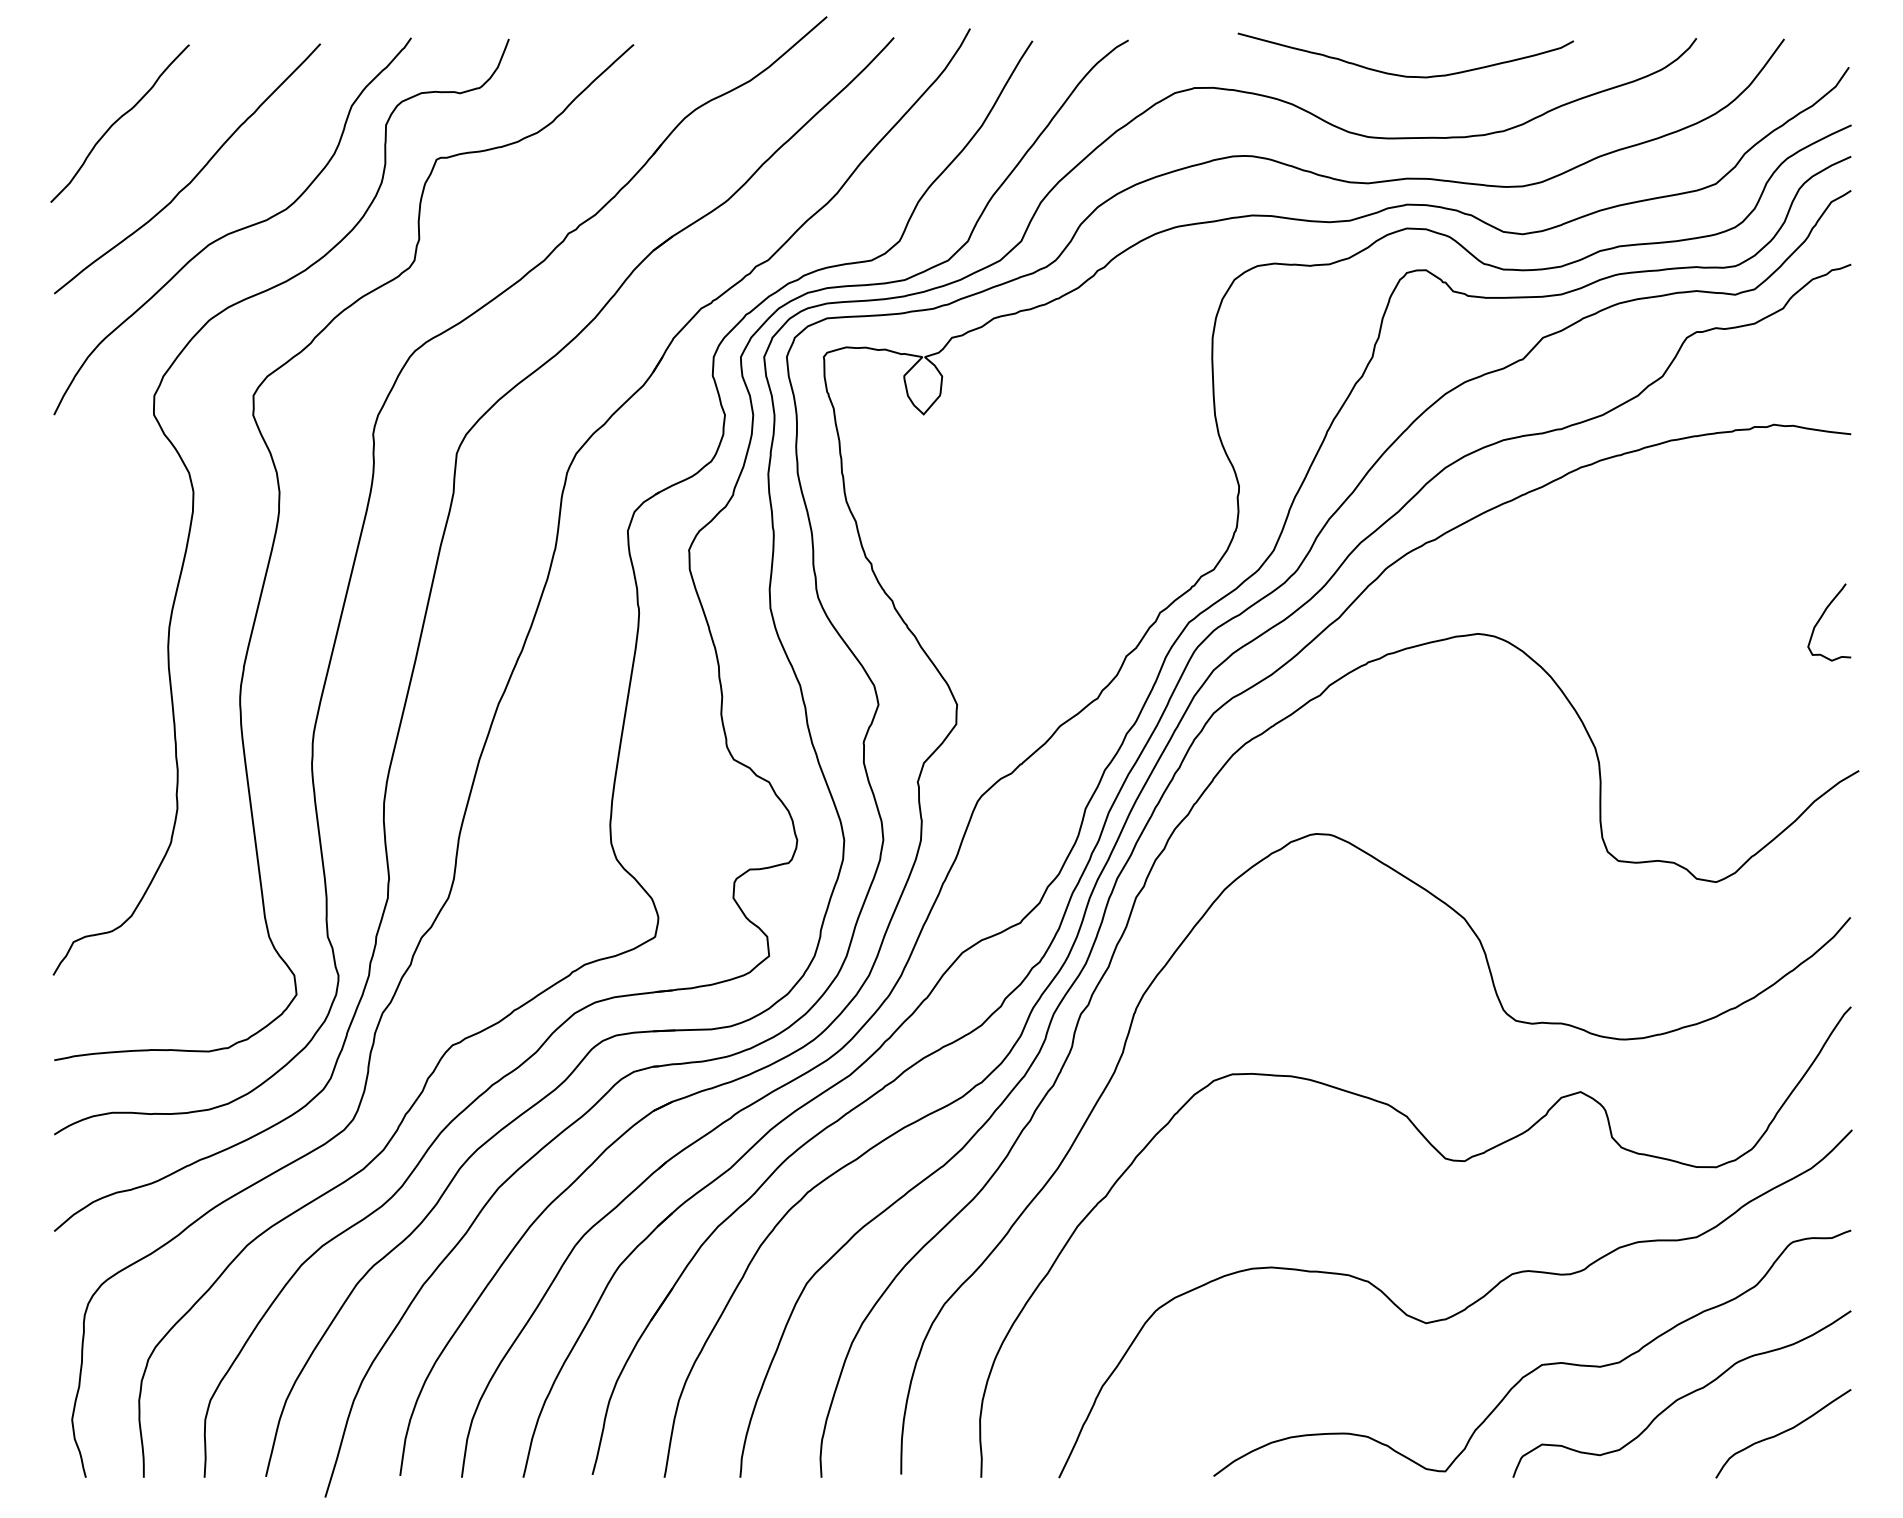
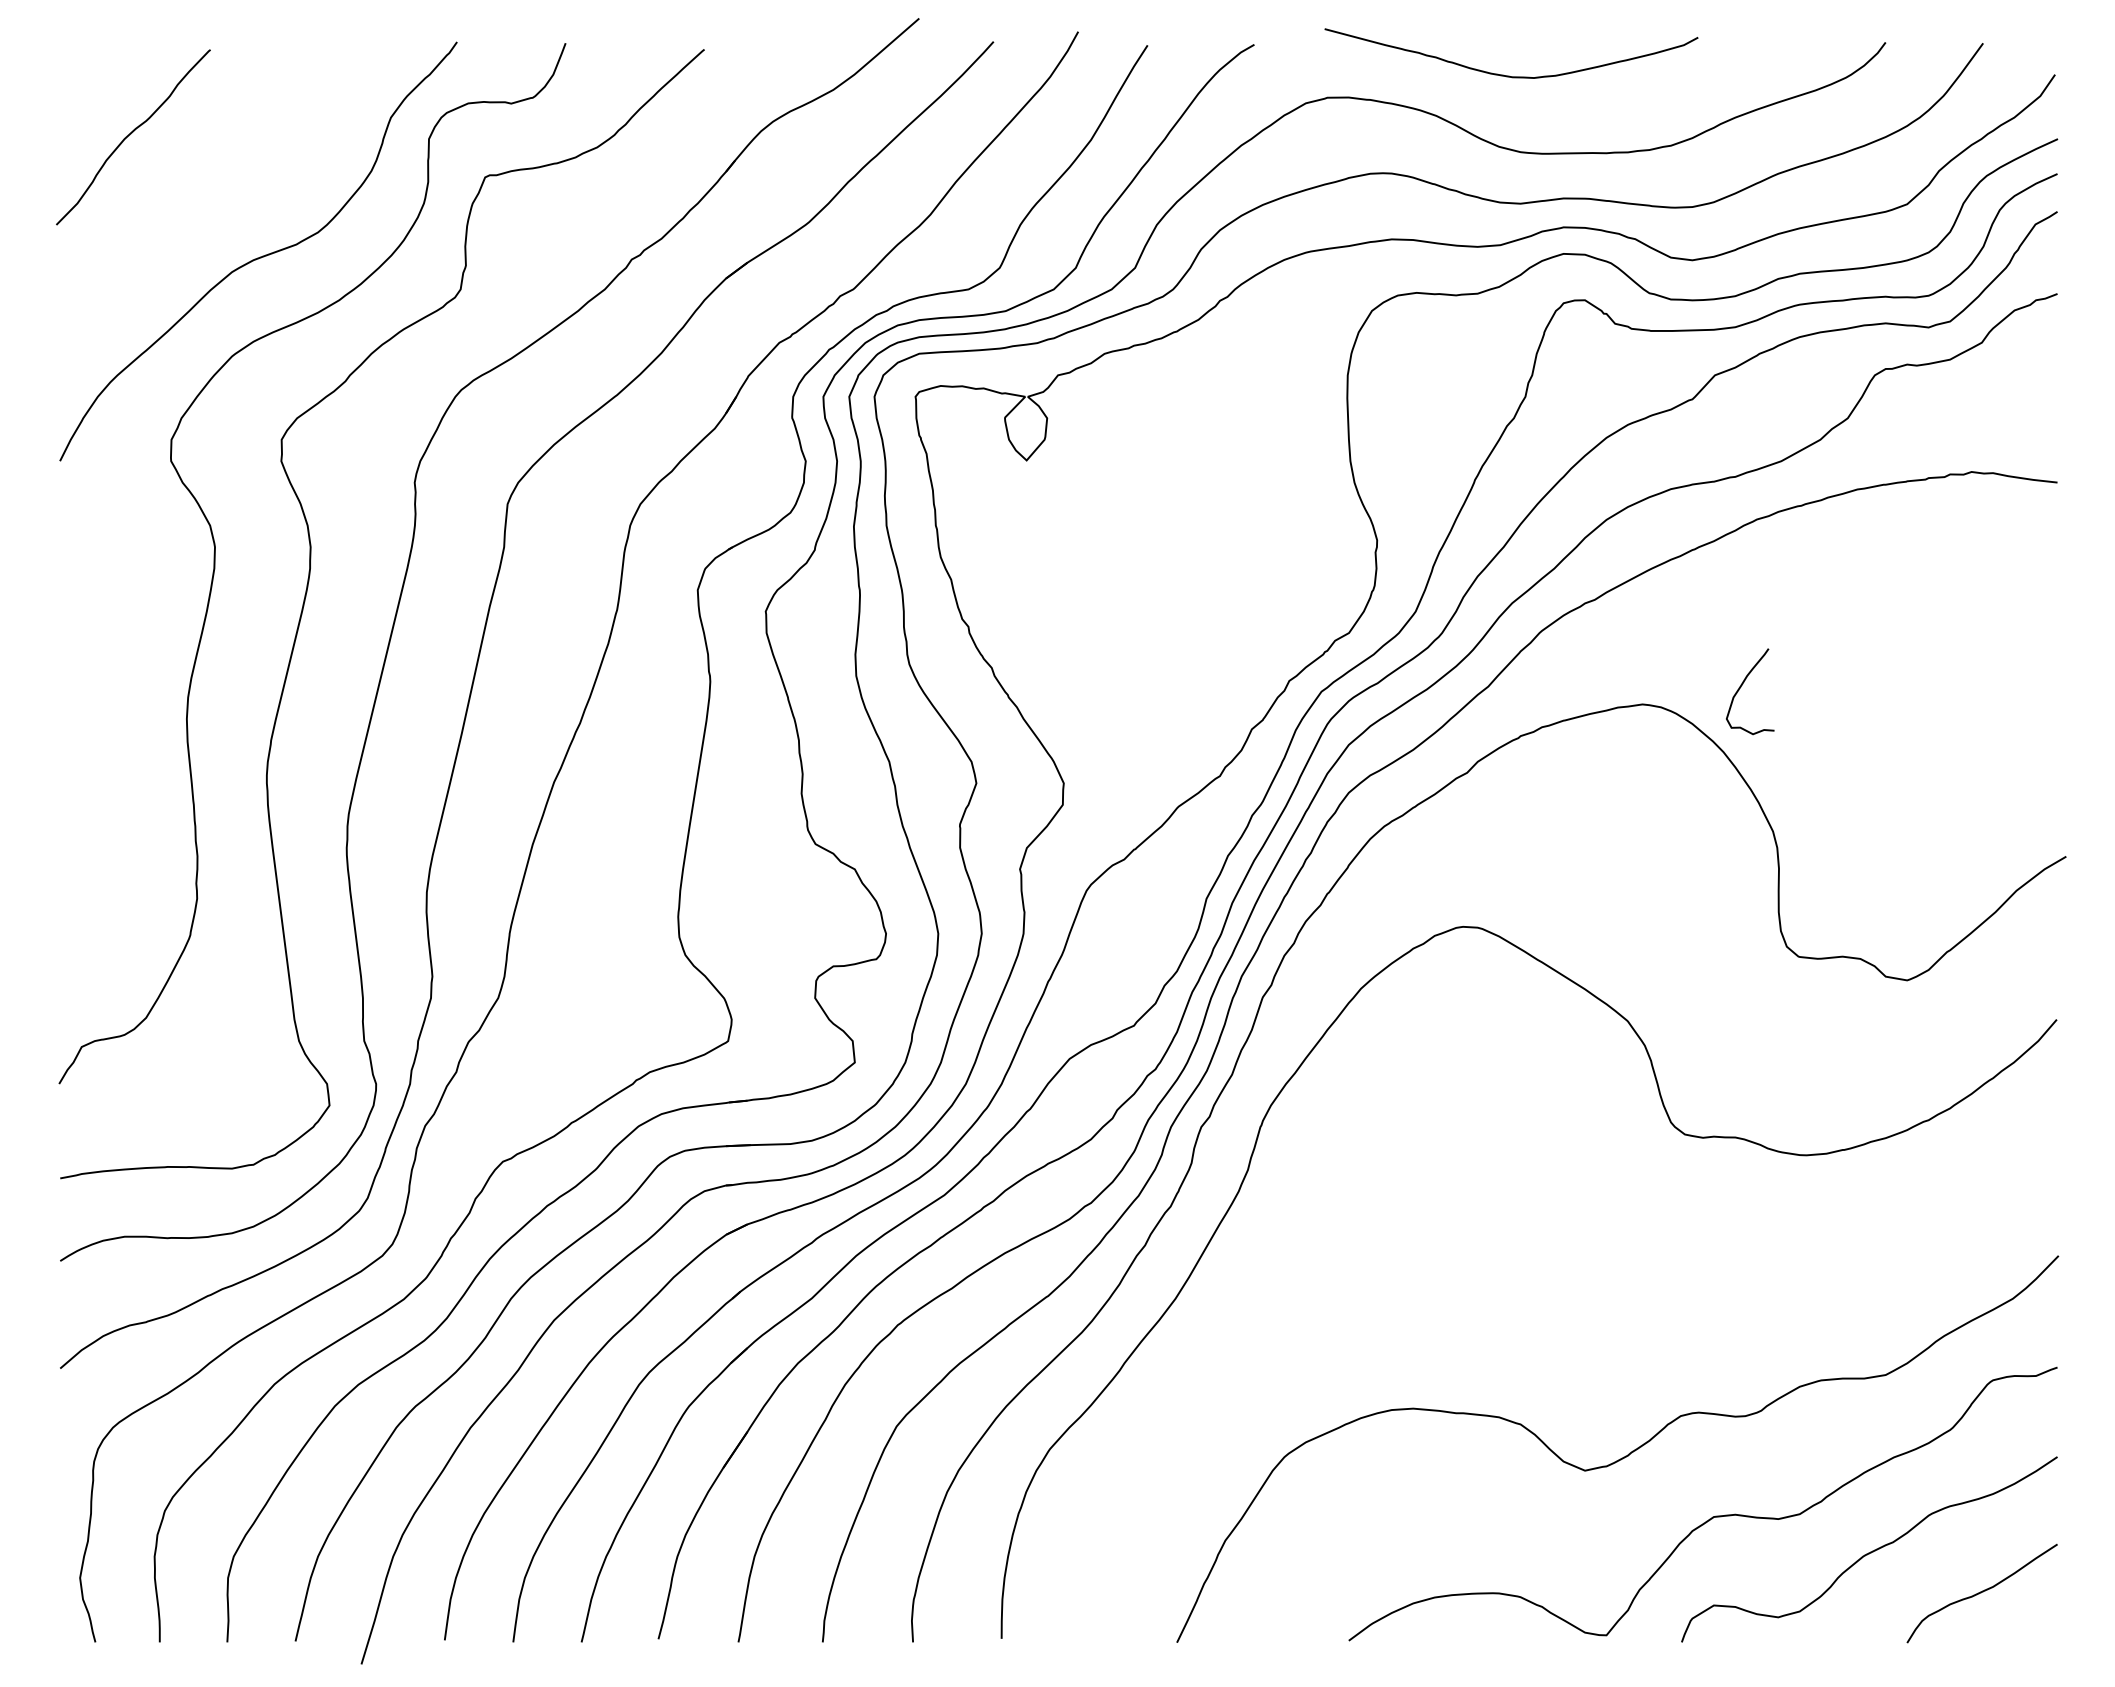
curve: (1404, 75) -> (1509, 75), moved
curve: (194, 175) -> (216, 195), removed
curve: (1821, 618) -> (1741, 687), moved
curve: (1445, 1159) -> (1606, 1288), removed

